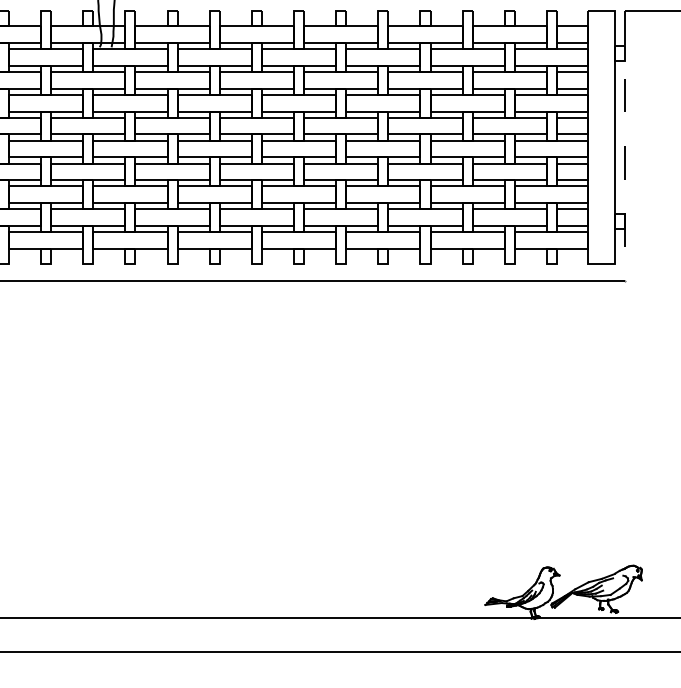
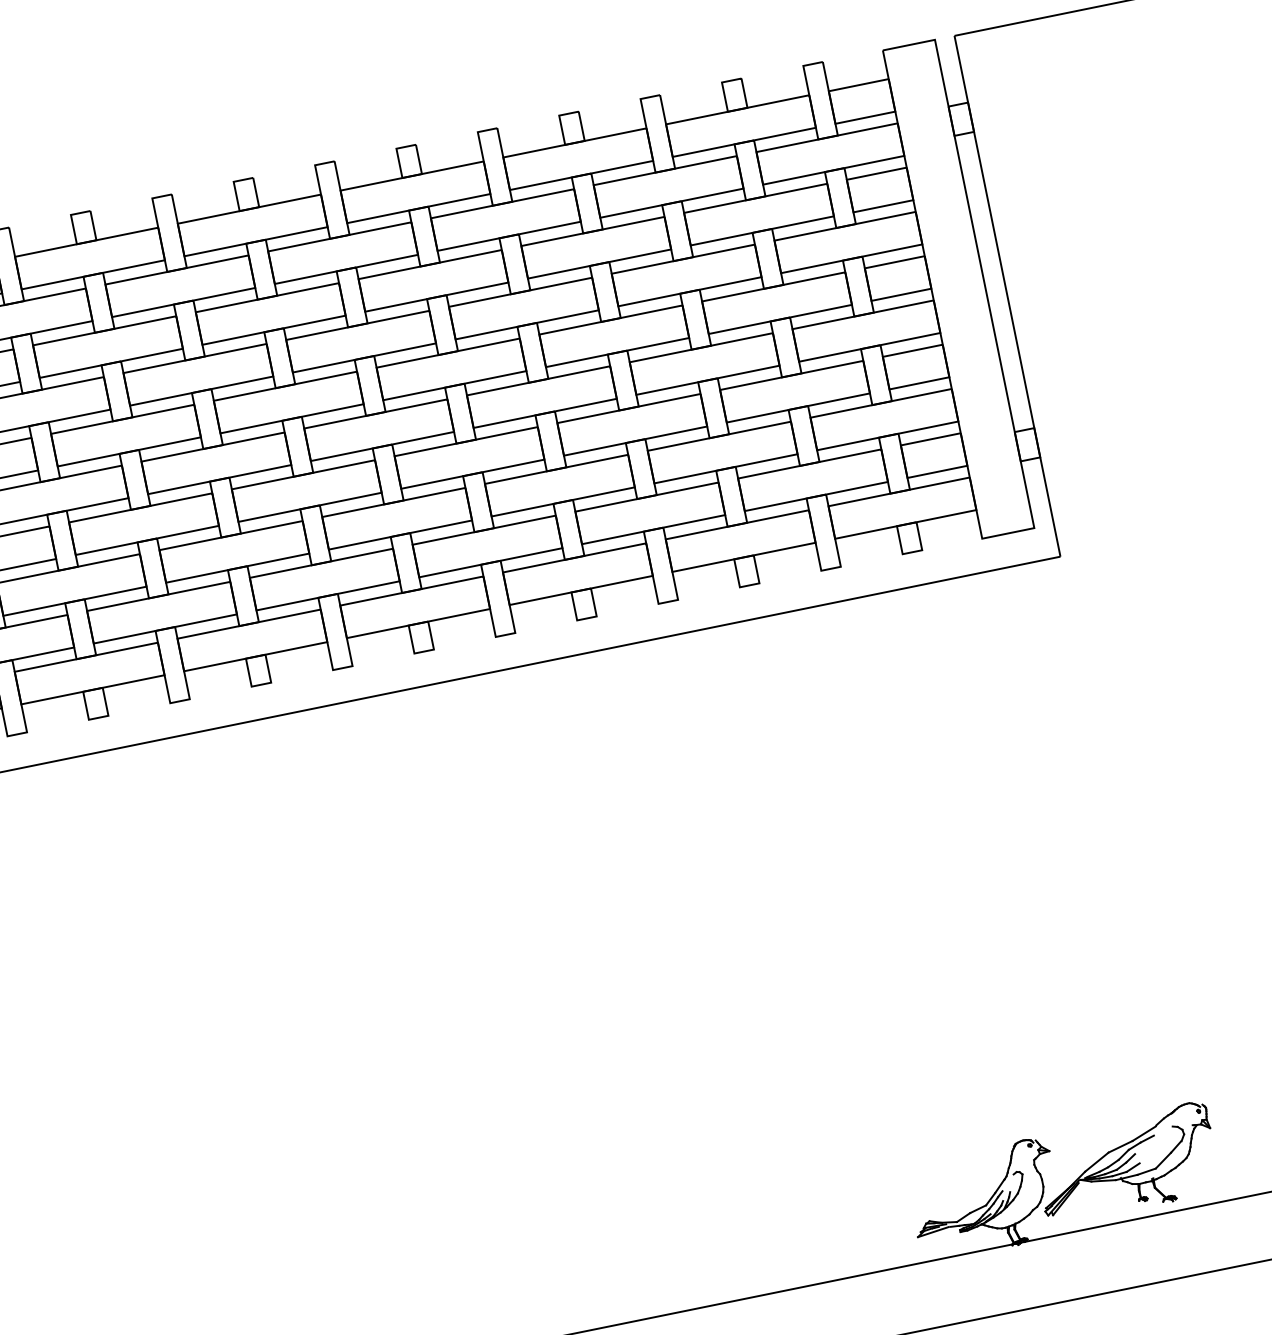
line: (625, 145) -> (1007, 295), dashed -> solid

